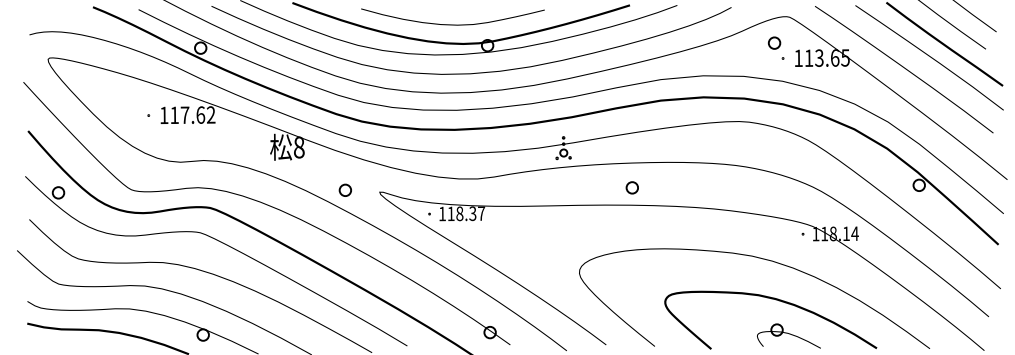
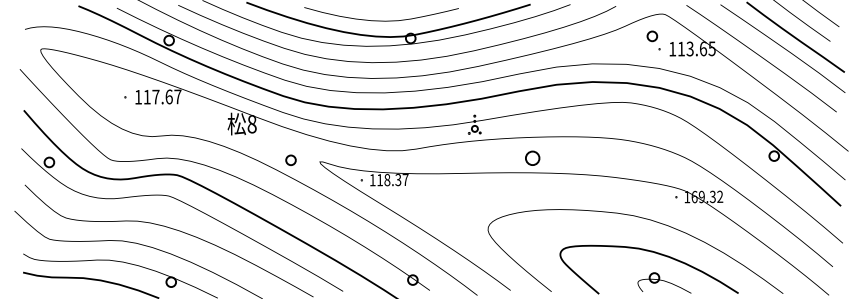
text: (210, 114) -> (177, 96), 117.62 -> 117.67
part: (632, 187) -> (532, 157), size x1.4
text: (840, 233) -> (707, 196), 118.14 -> 169.32

